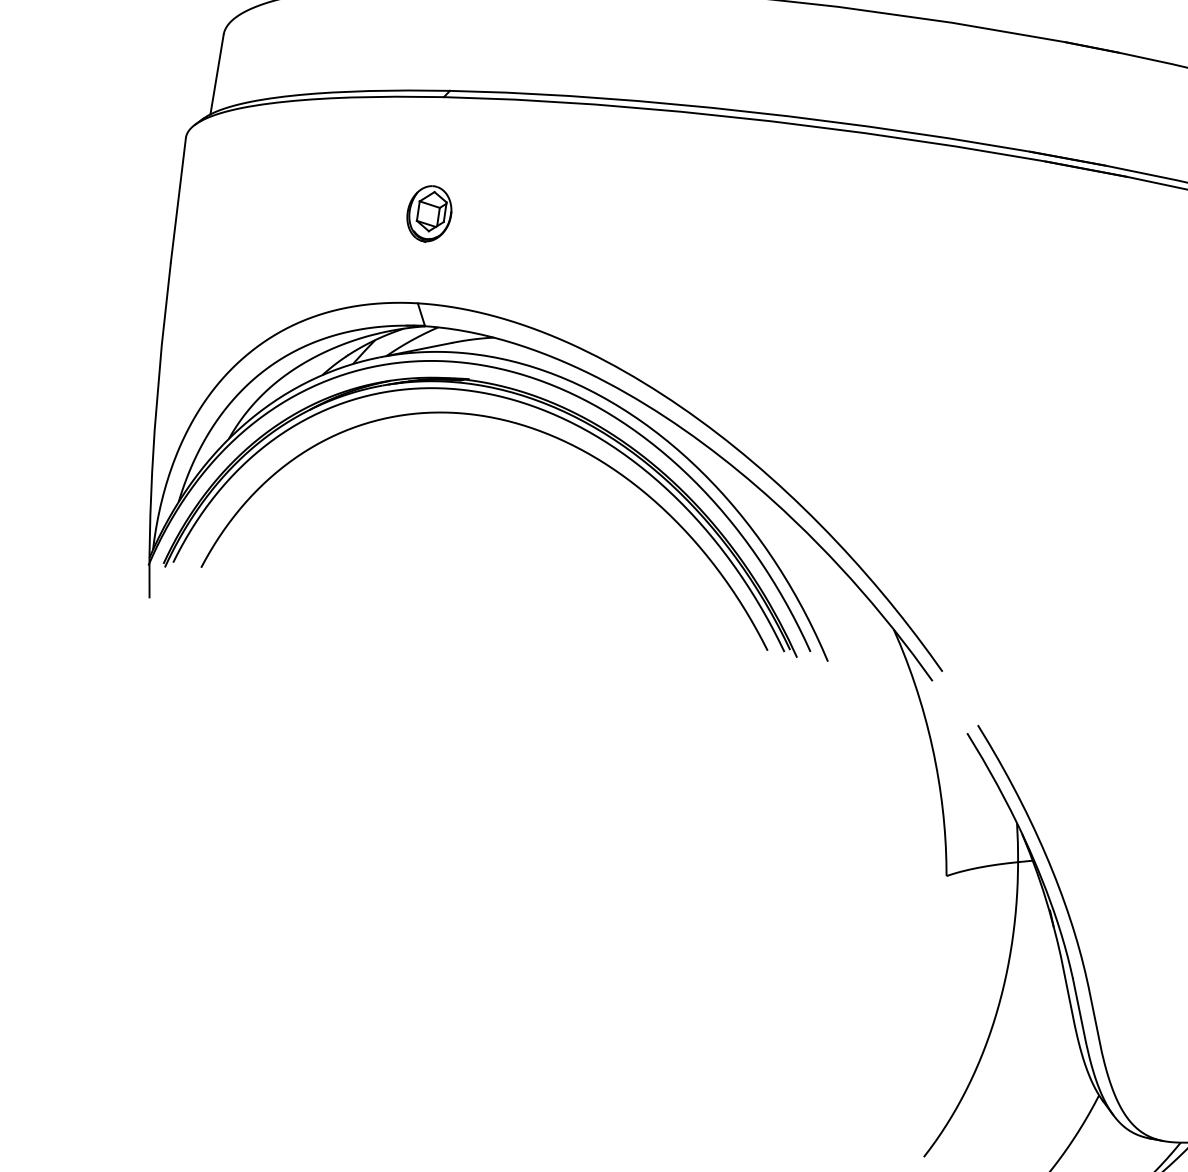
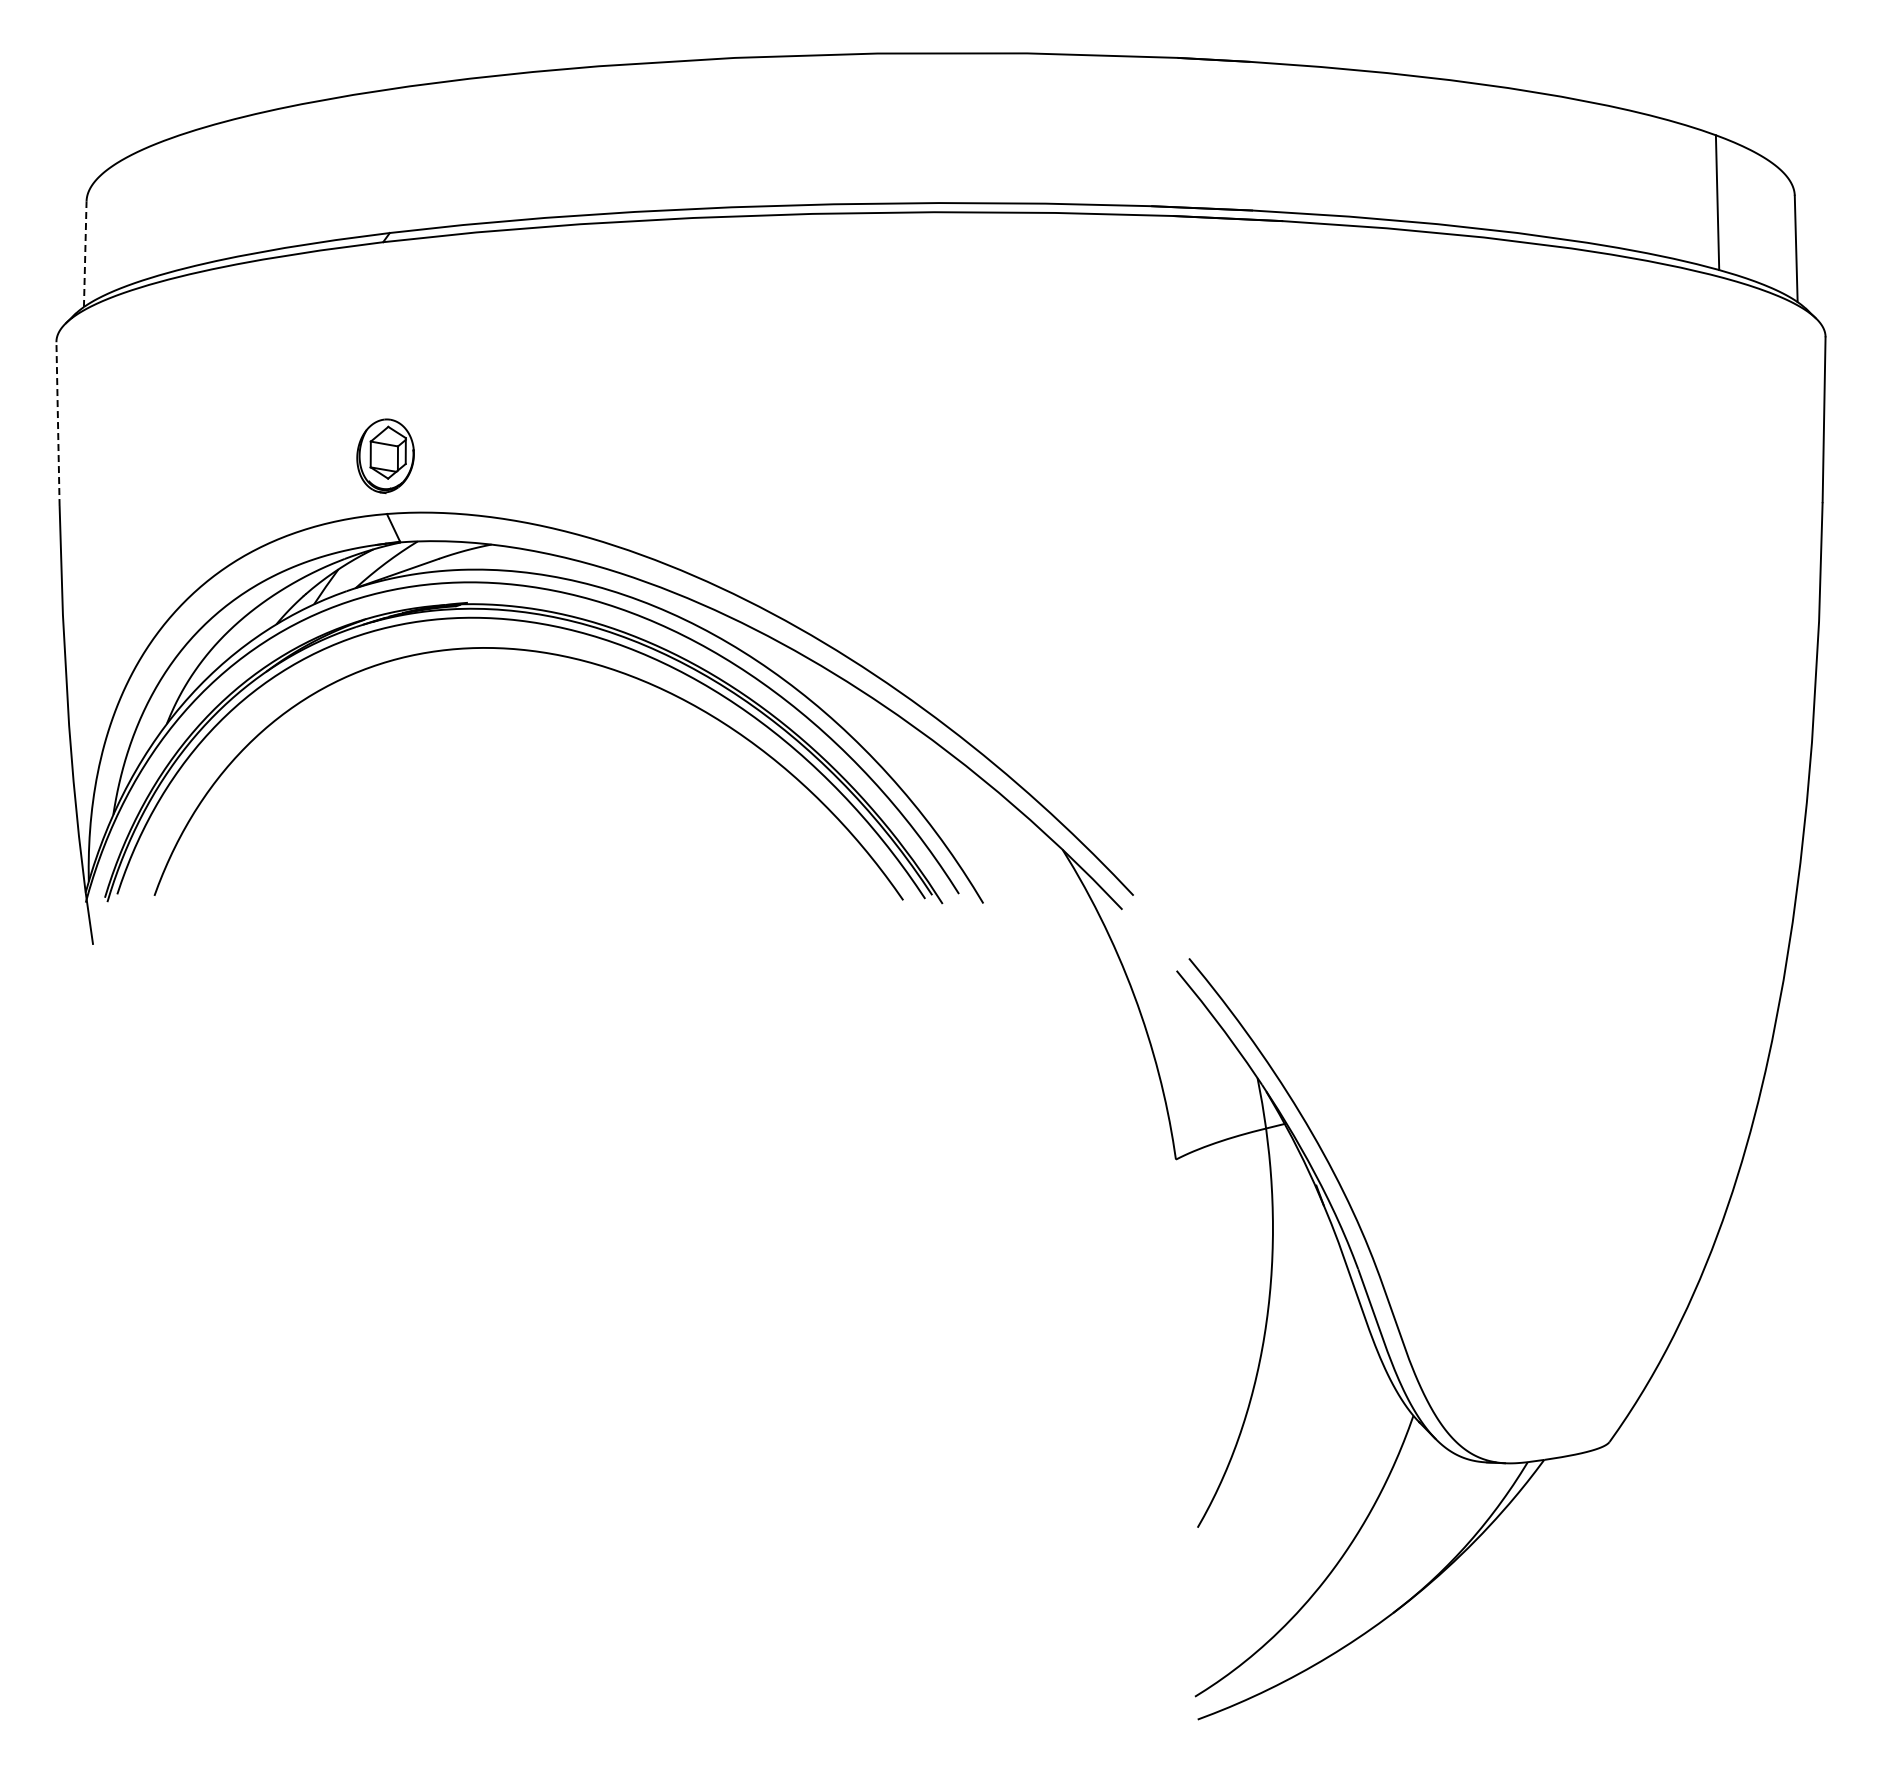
line: (217, 74) -> (85, 254), solid -> dashed
line: (178, 200) -> (58, 424), solid -> dashed
part: (429, 214) -> (385, 456), moved

